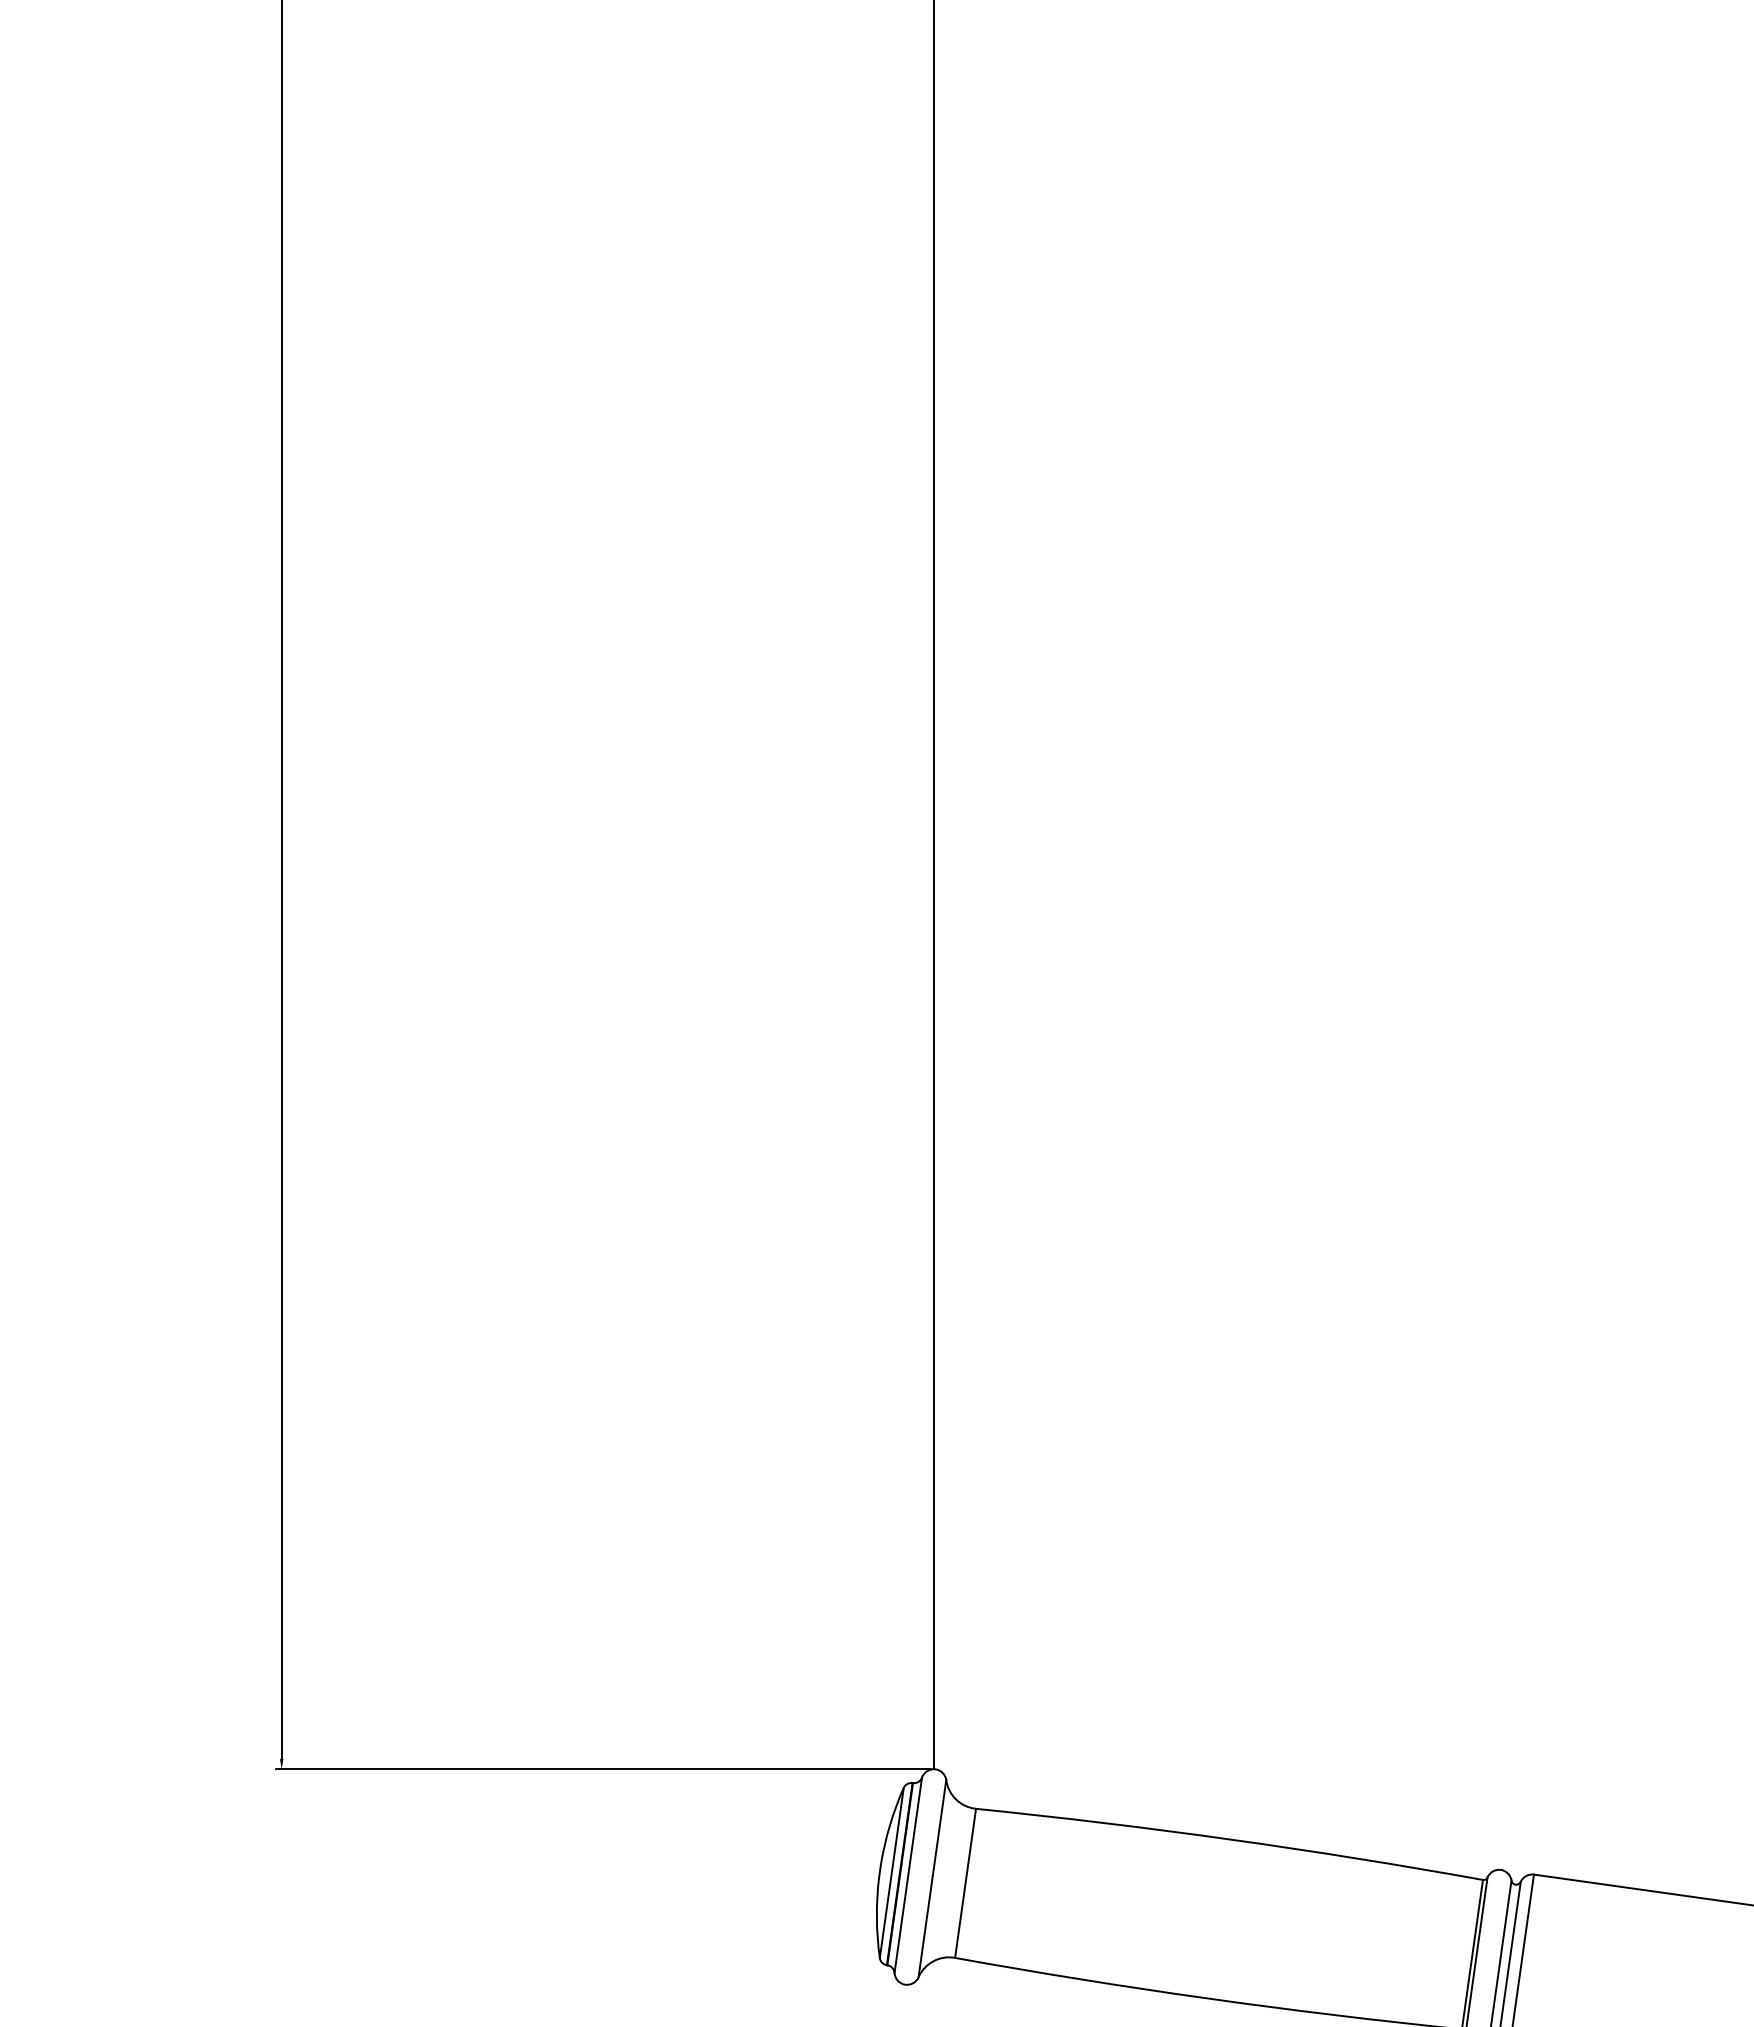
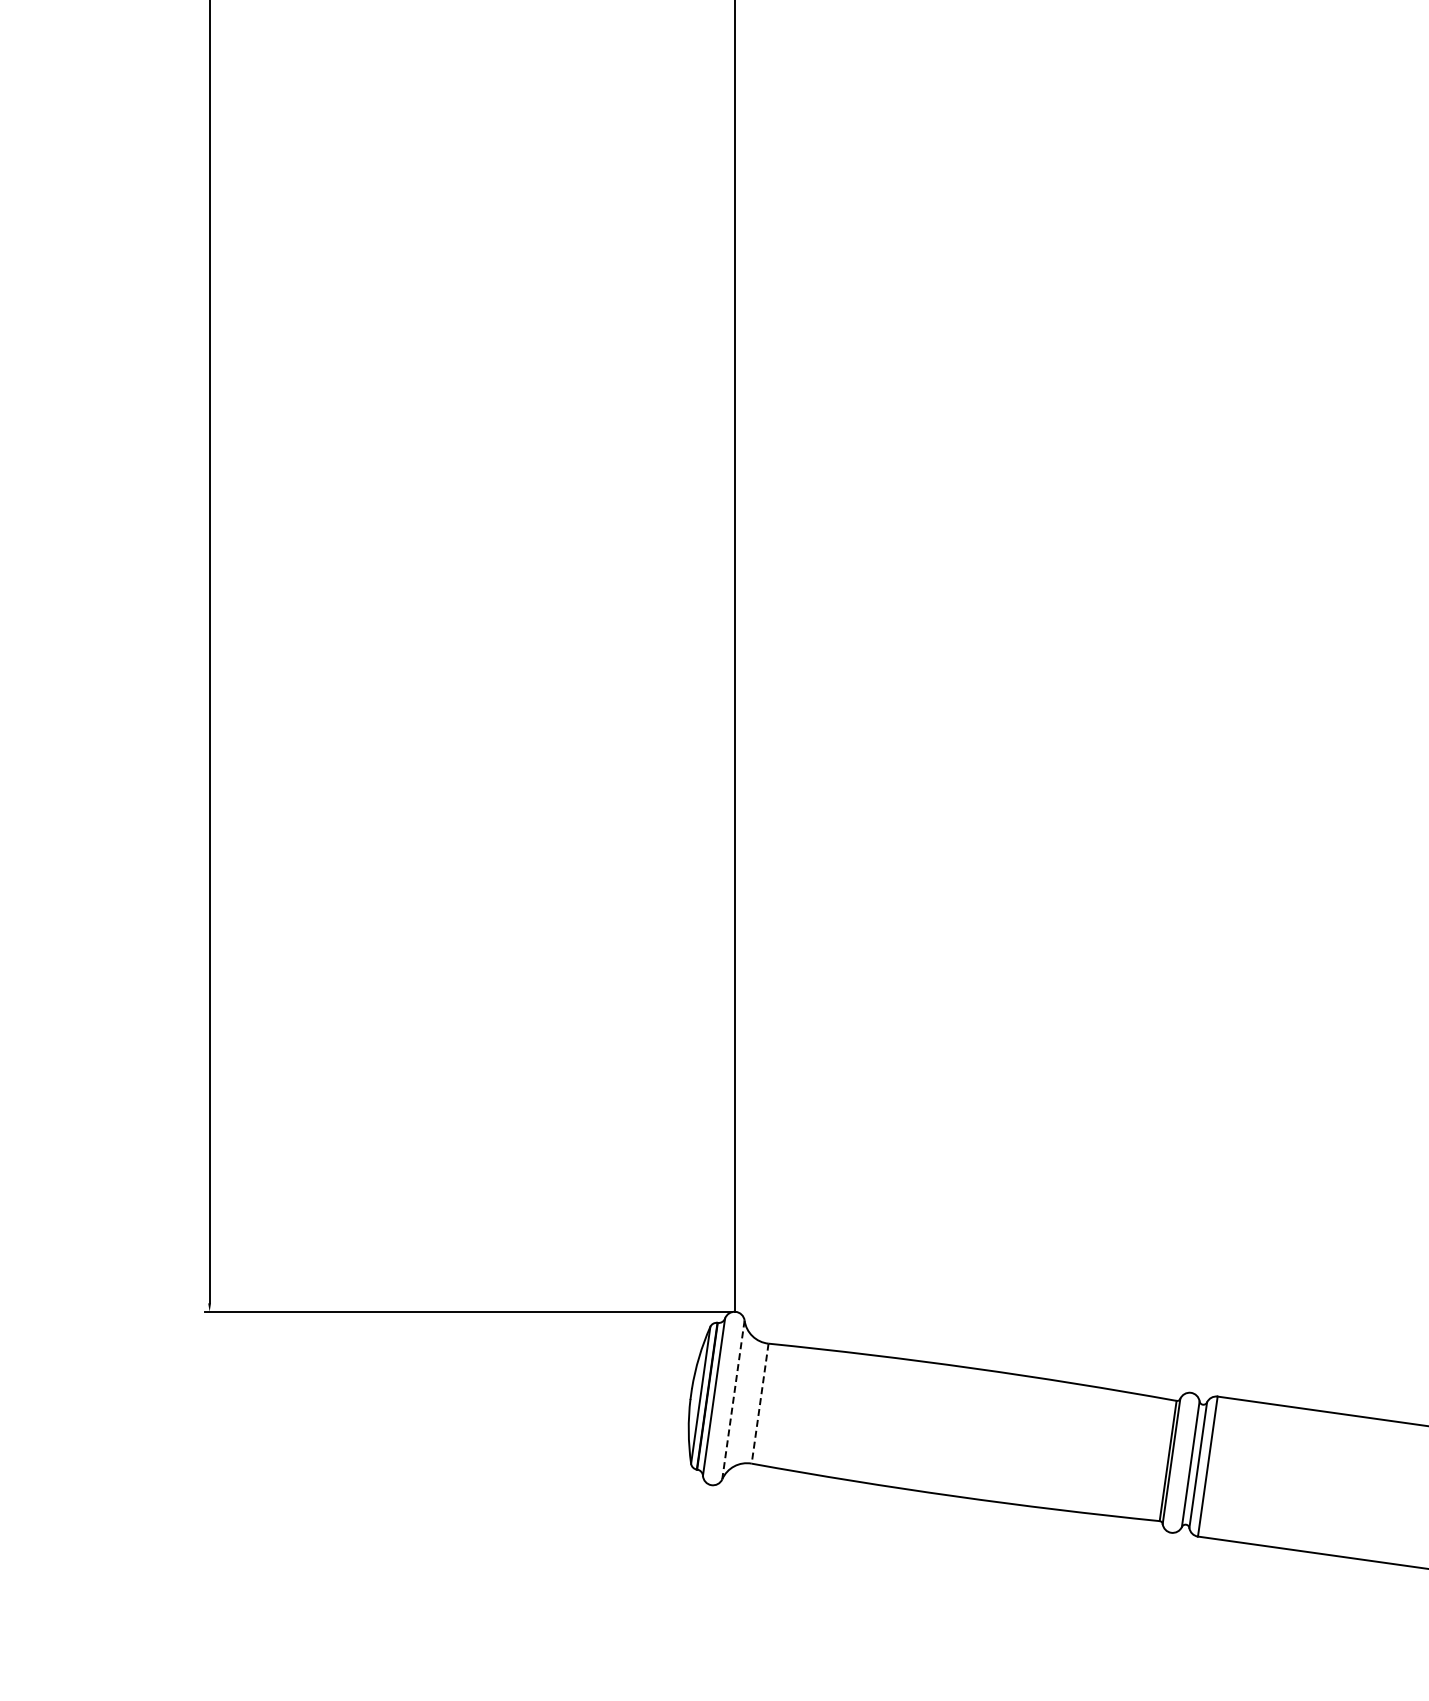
line: (932, 1879) -> (733, 1400), solid -> dashed
line: (966, 1883) -> (760, 1403), solid -> dashed

